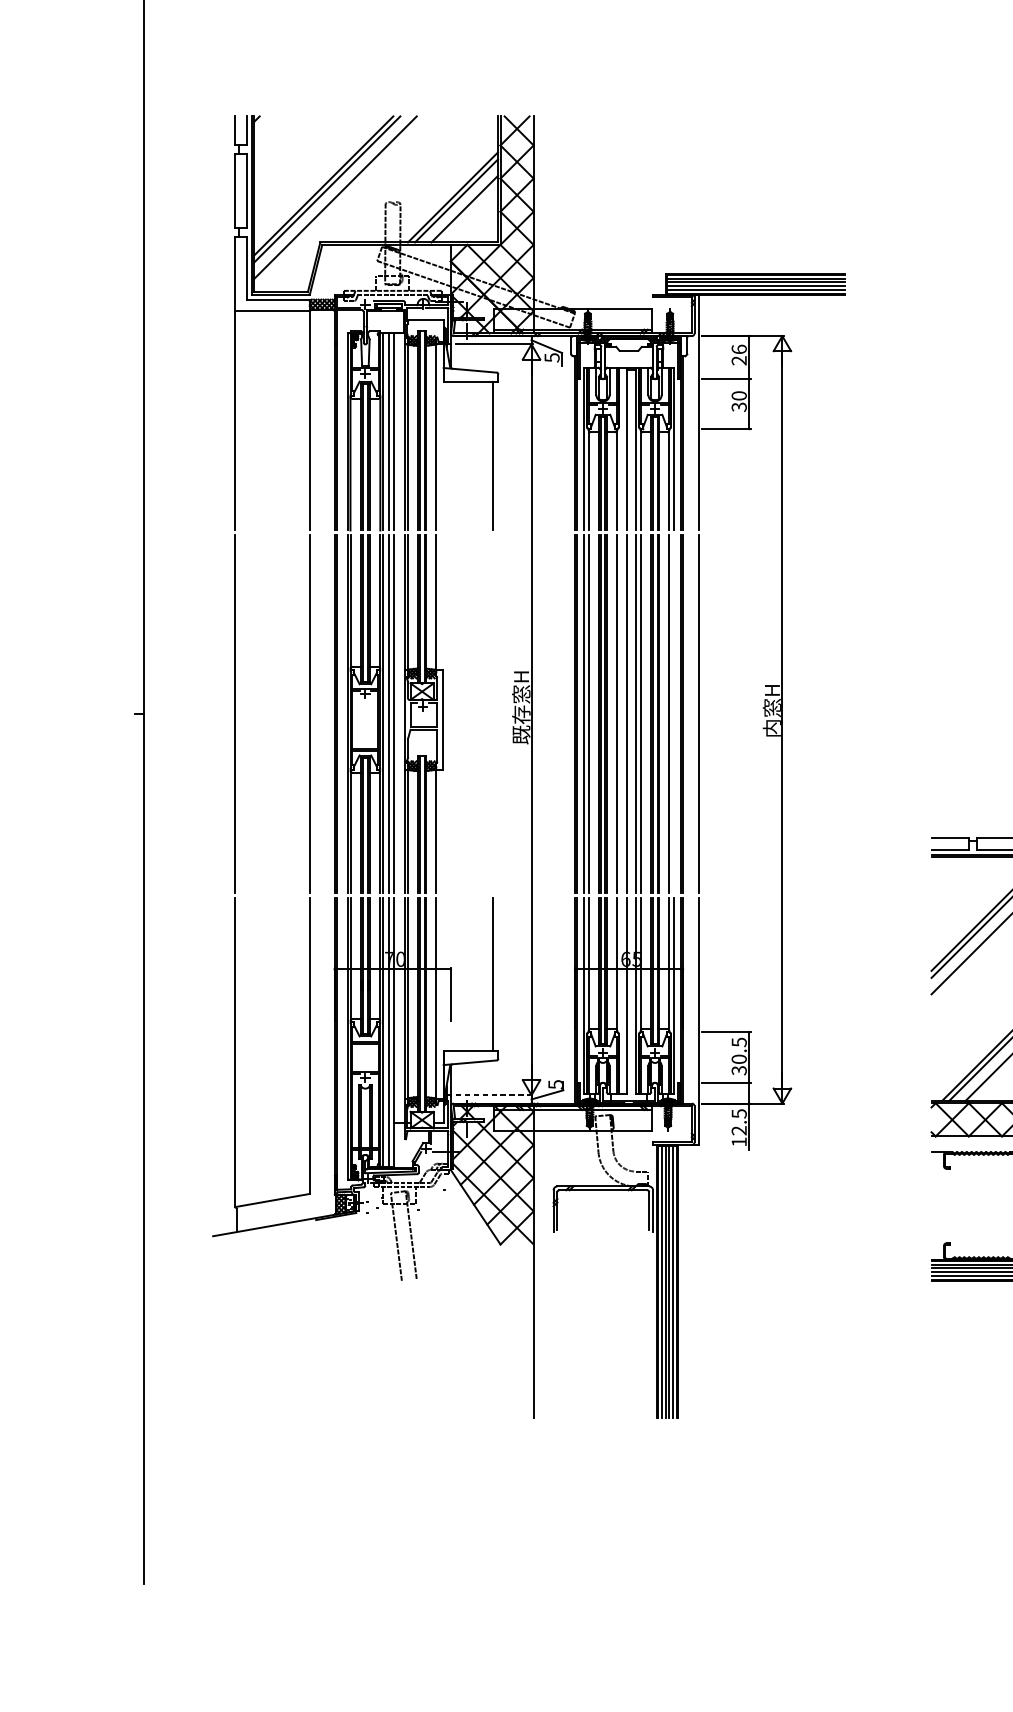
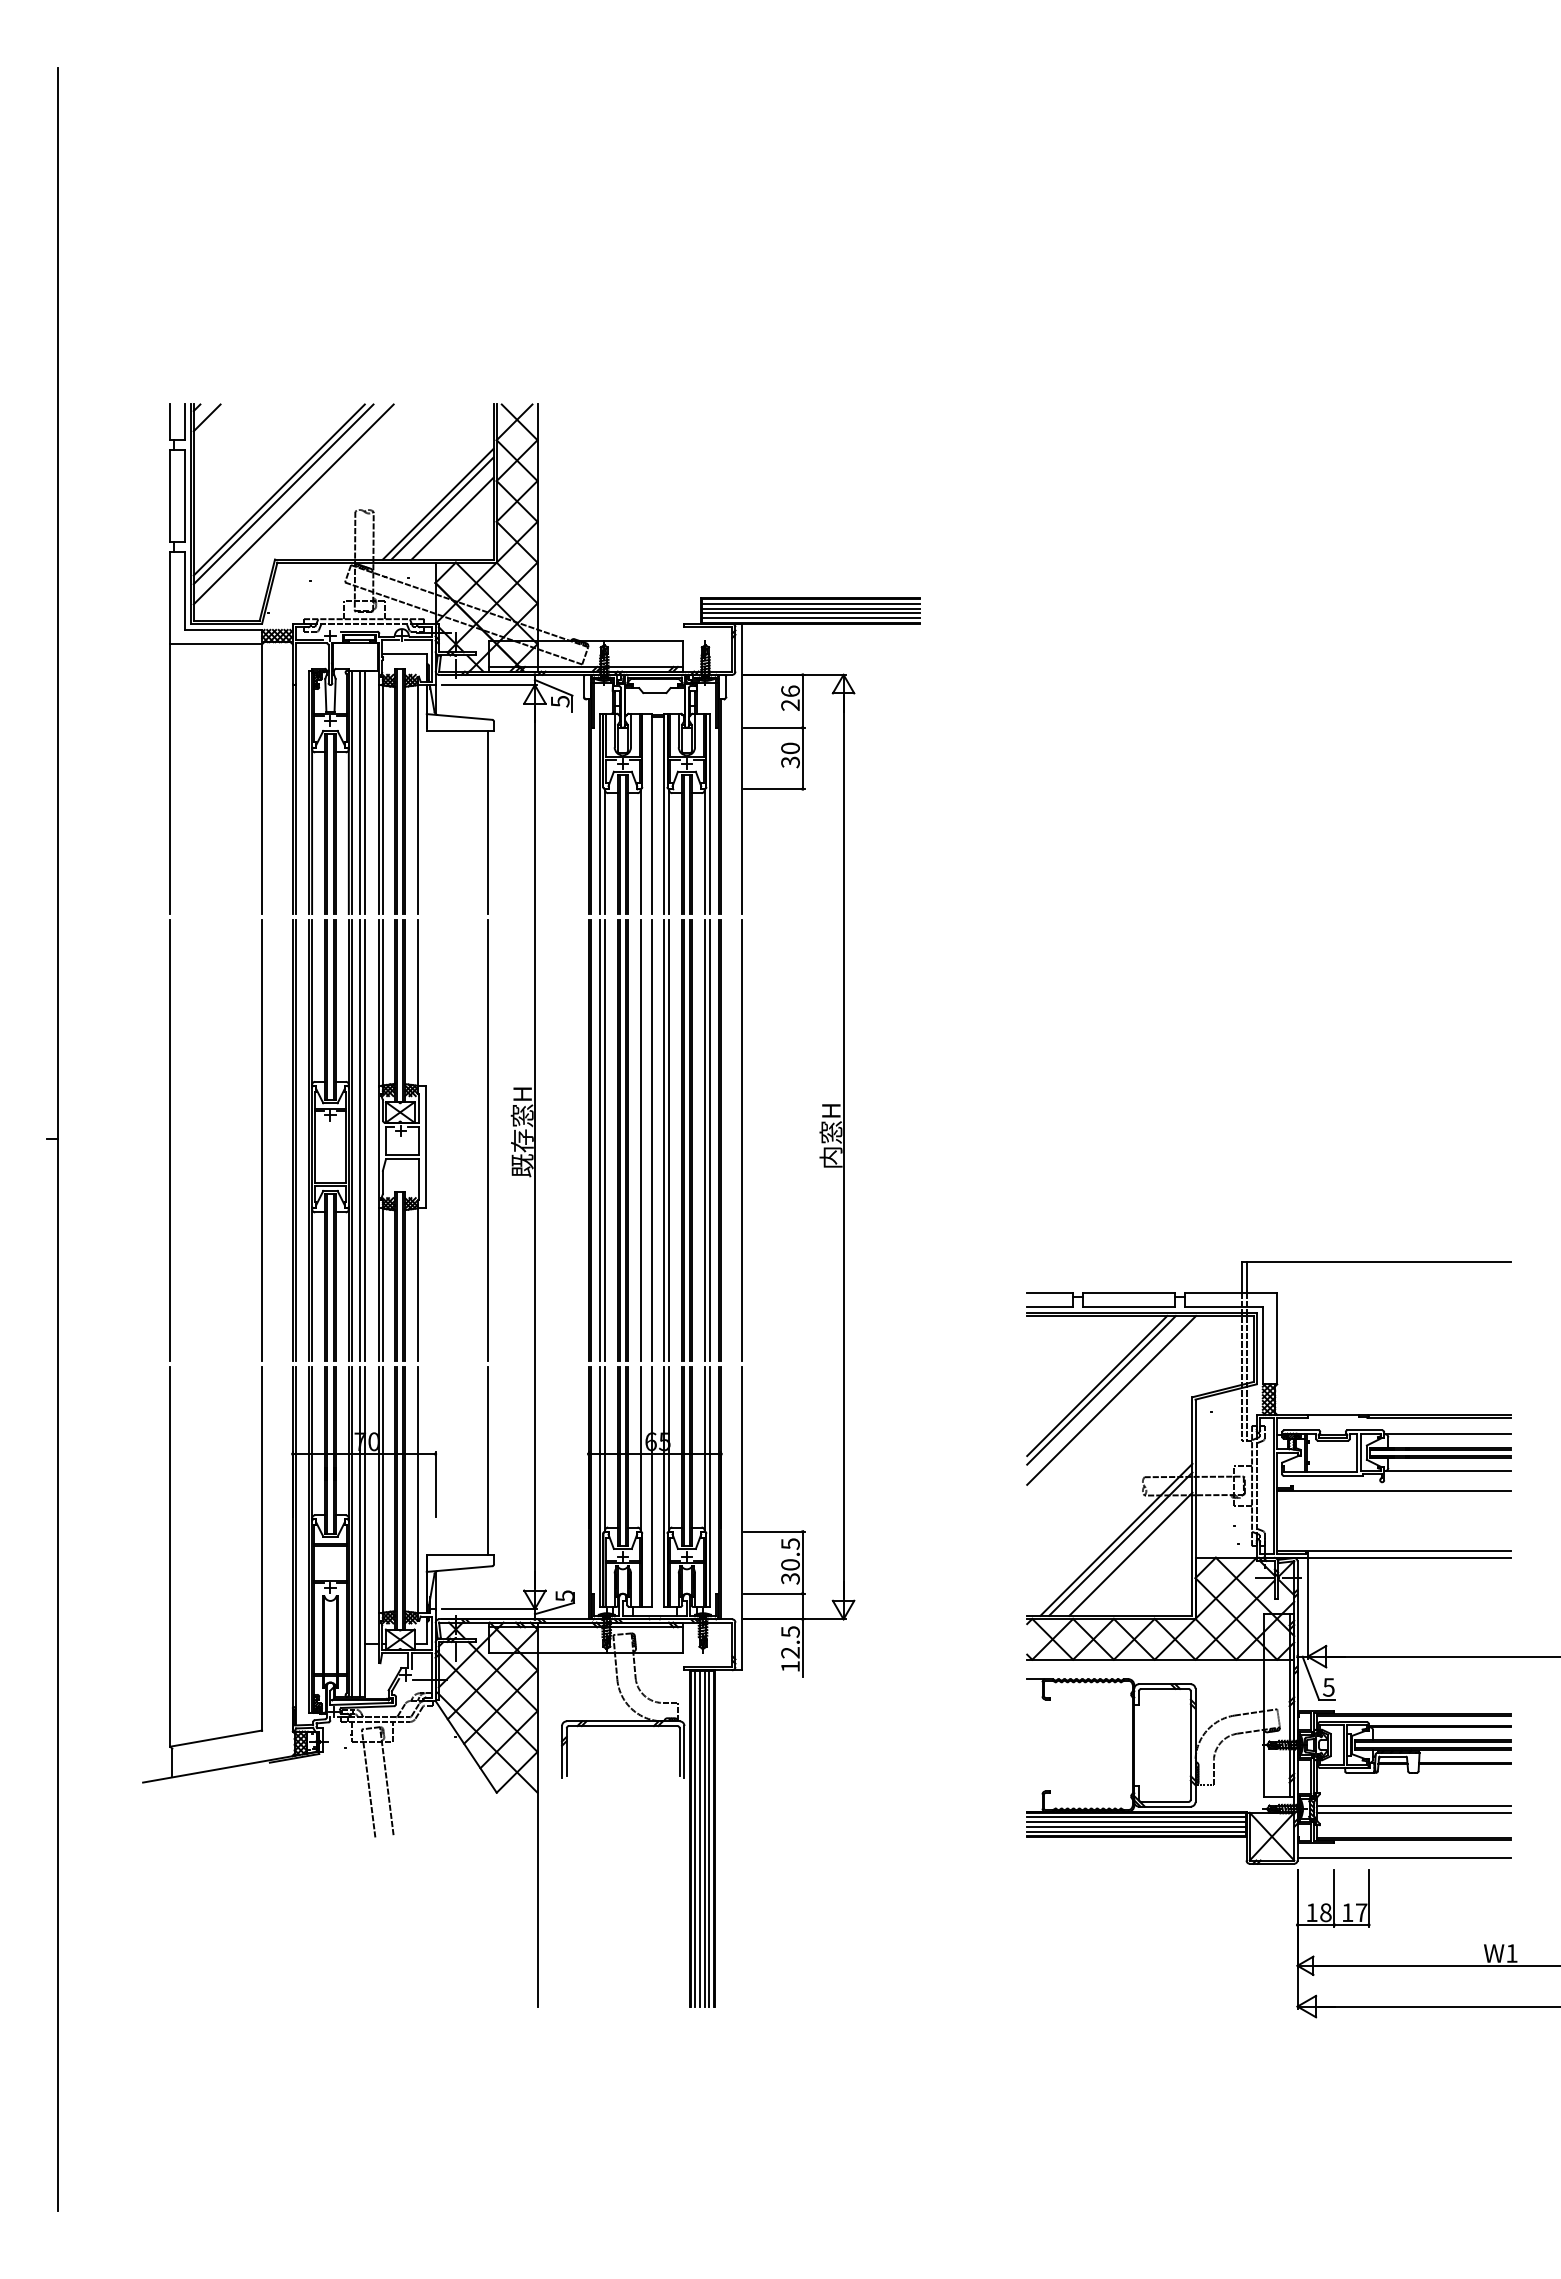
line: (264, 126) -> (206, 417), added
line: (493, 714) -> (487, 1140), added
line: (673, 714) -> (709, 1140), added
line: (494, 1095) -> (489, 1609), dashed -> solid

